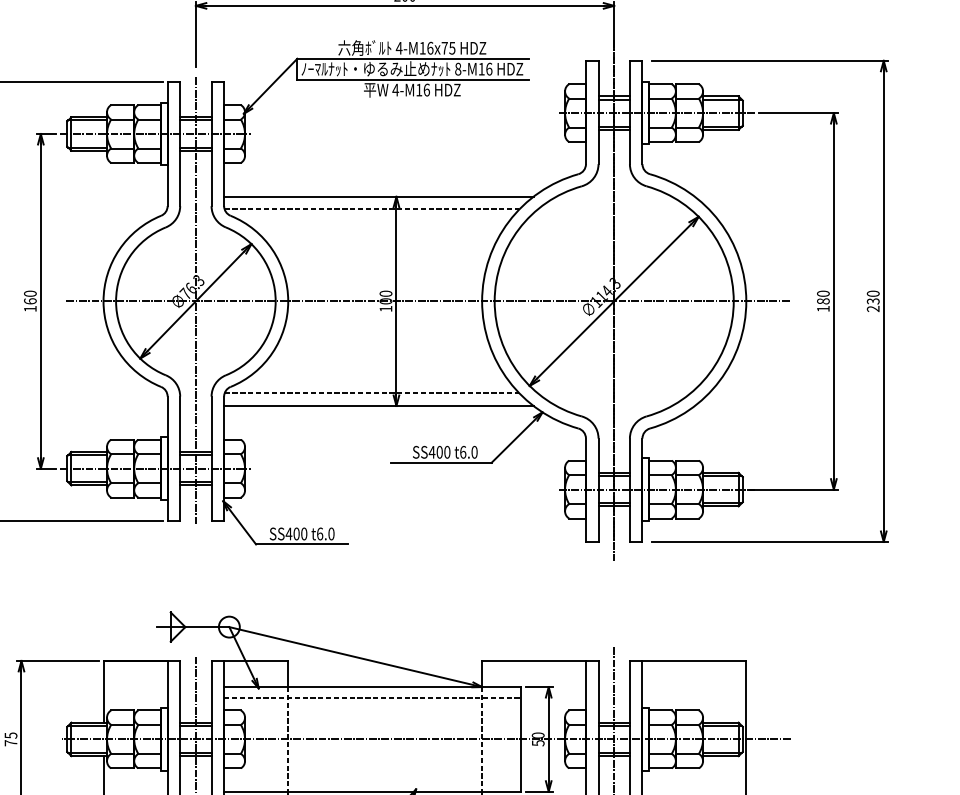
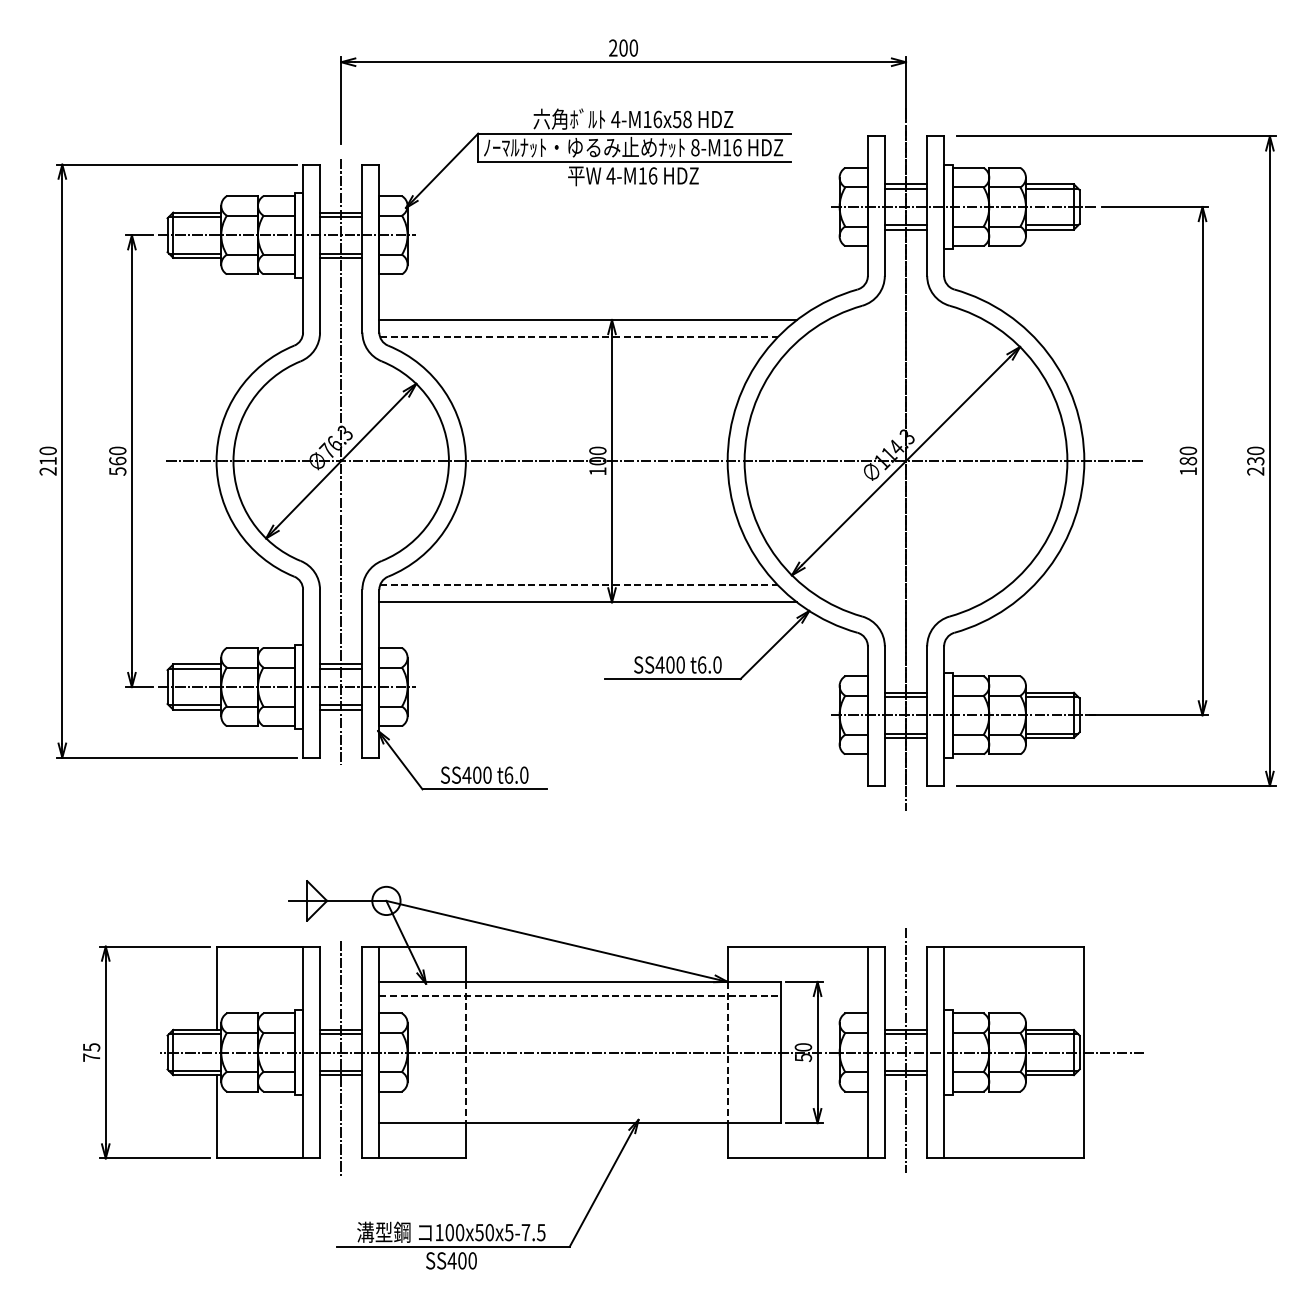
text: (448, 48) -> (682, 119), 4-M16x75 -> 4-M16x58
text: (30, 309) -> (117, 471), 160 -> 560

